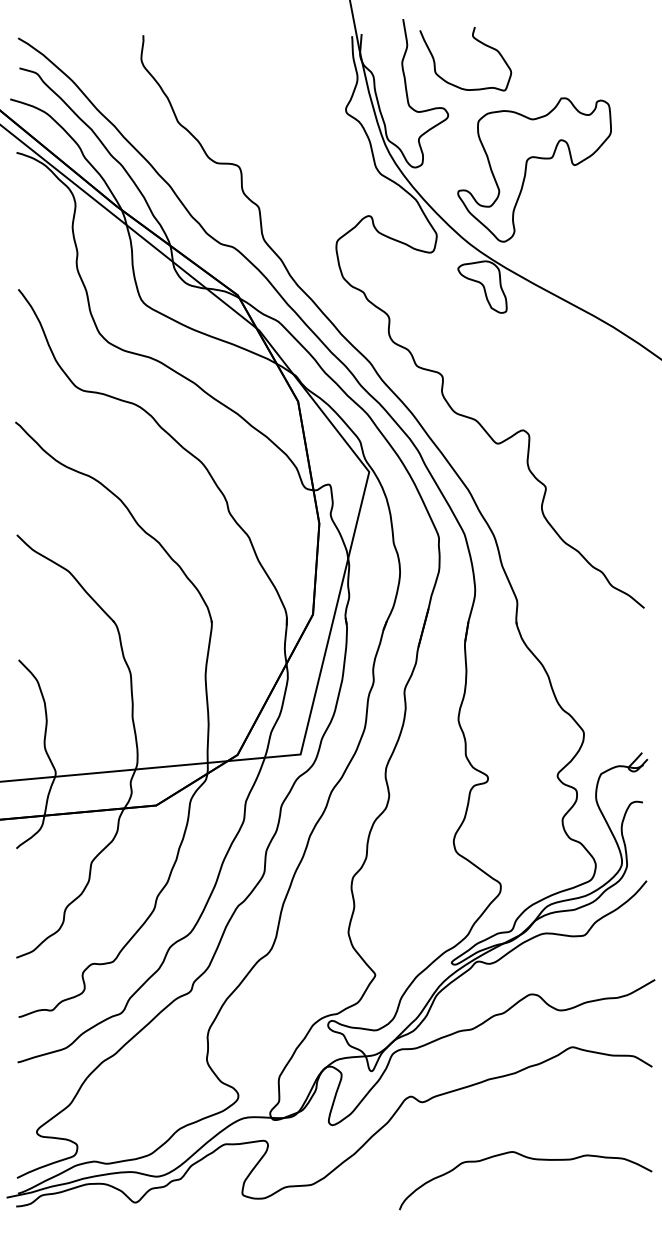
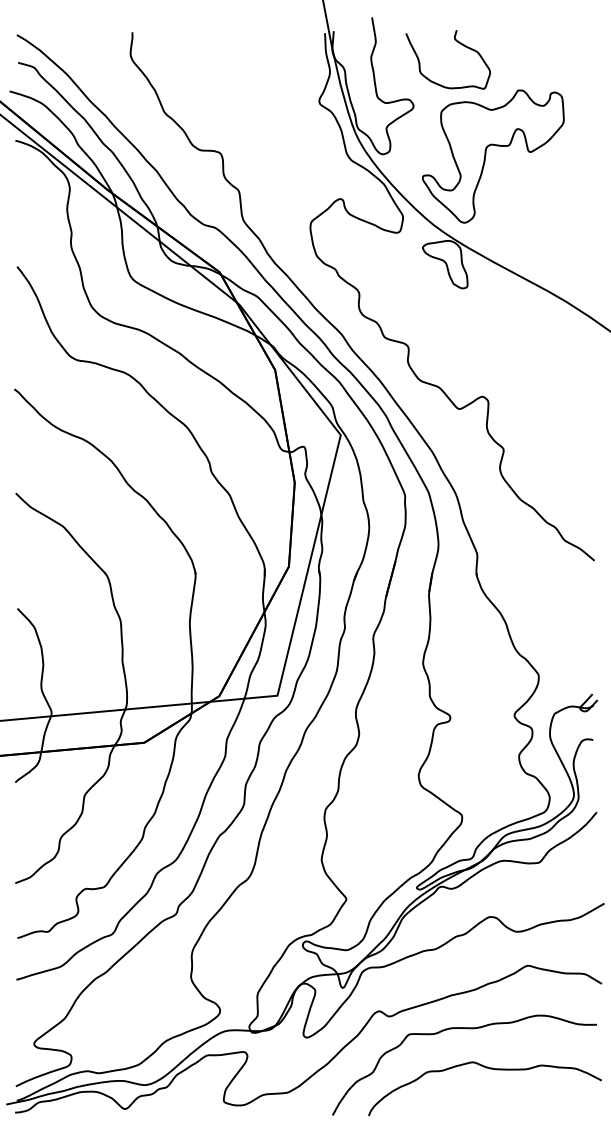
curve: (477, 41) -> (459, 43), moved
curve: (503, 1115) -> (464, 1028), added

